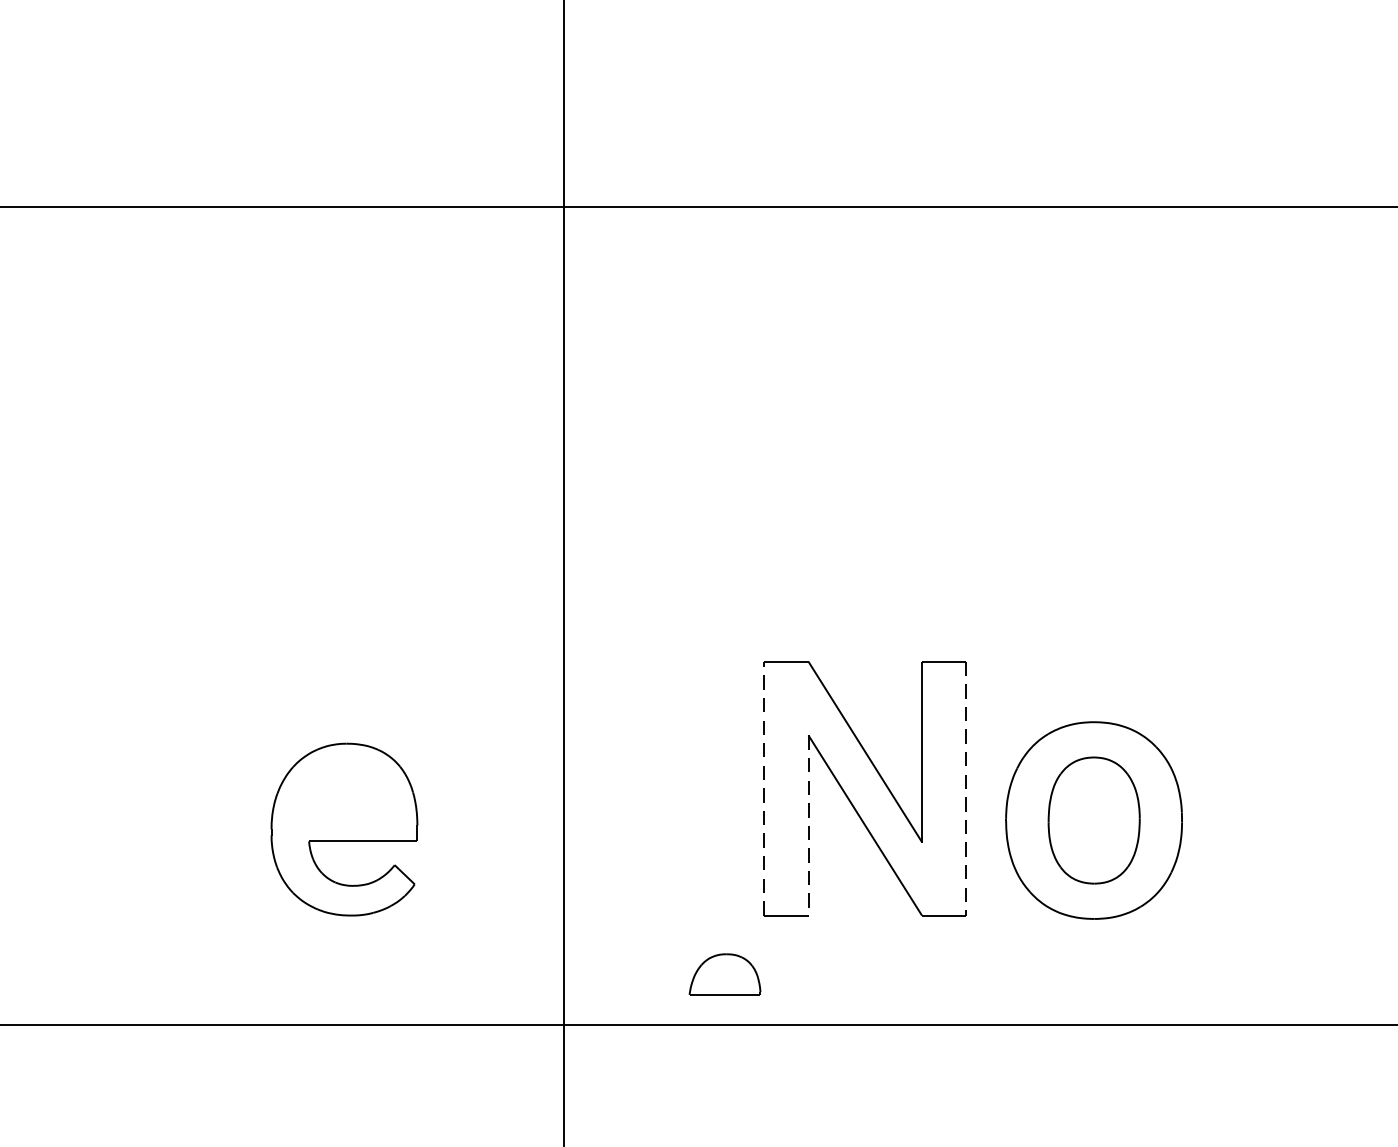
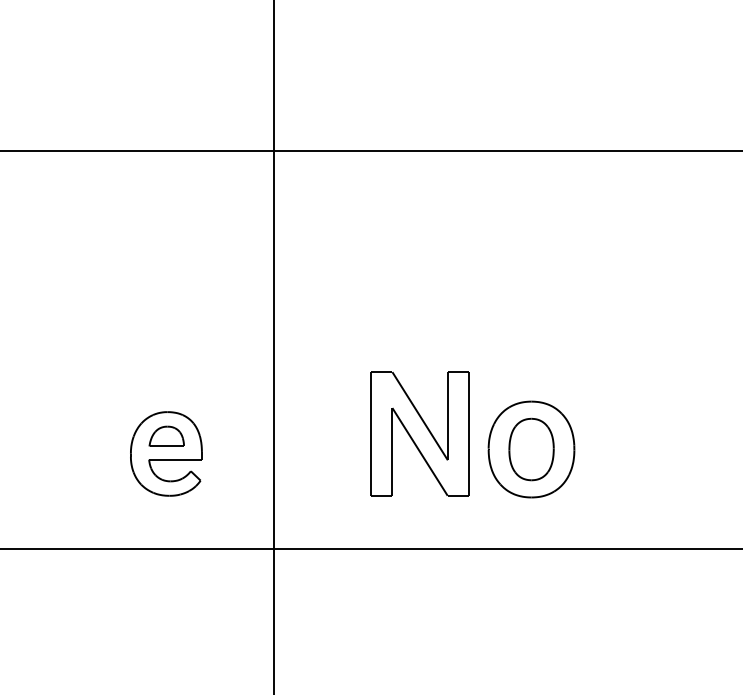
line: (763, 787) -> (370, 433), dashed -> solid
line: (966, 787) -> (469, 433), dashed -> solid
line: (808, 824) -> (392, 451), dashed -> solid
part: (724, 972) -> (166, 435), moved

